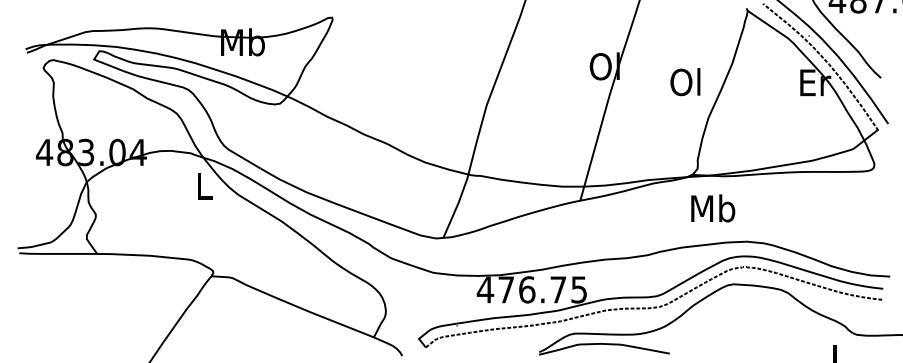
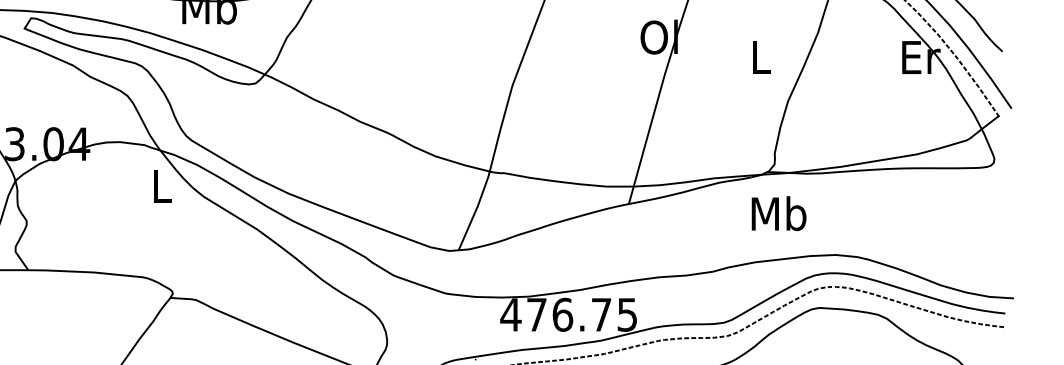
text: (685, 82) -> (759, 57), Ol -> L
text: (713, 208) -> (779, 213), moved

